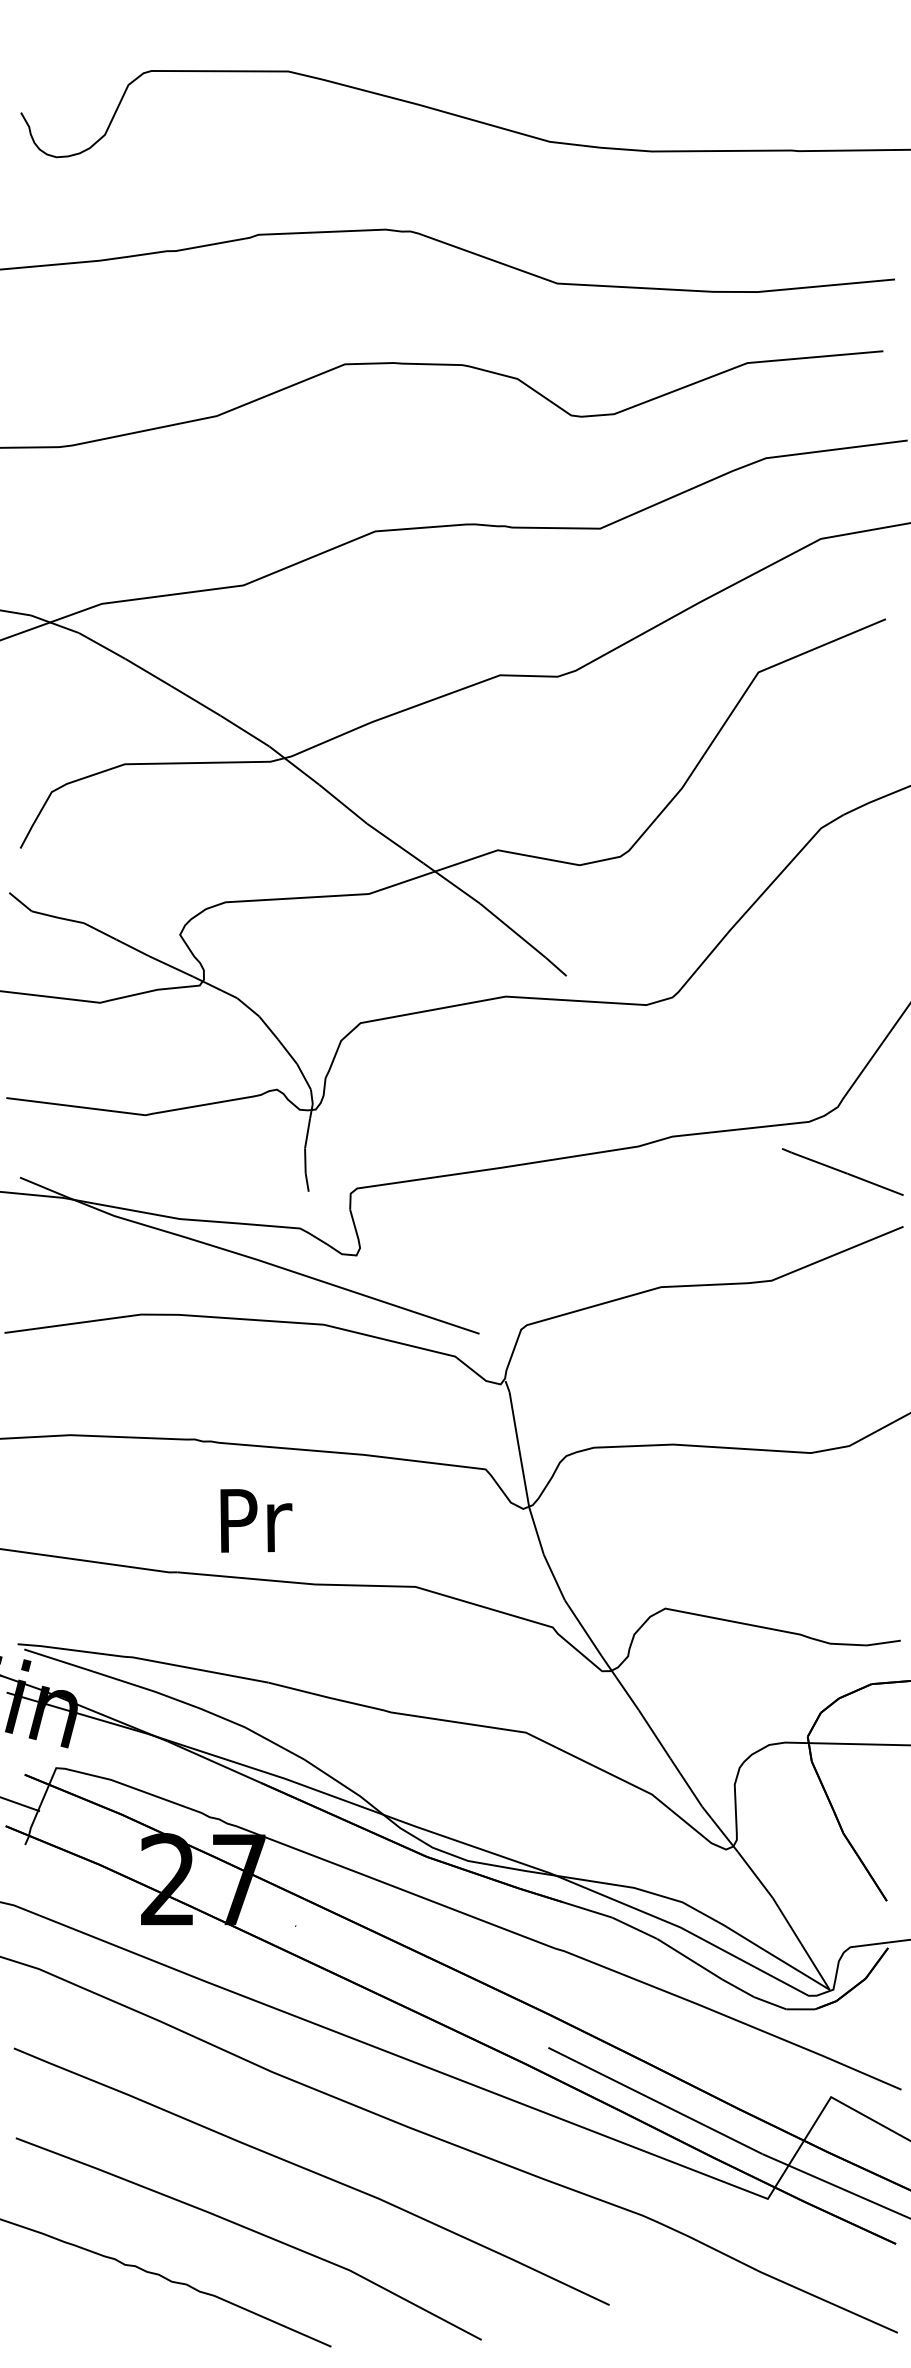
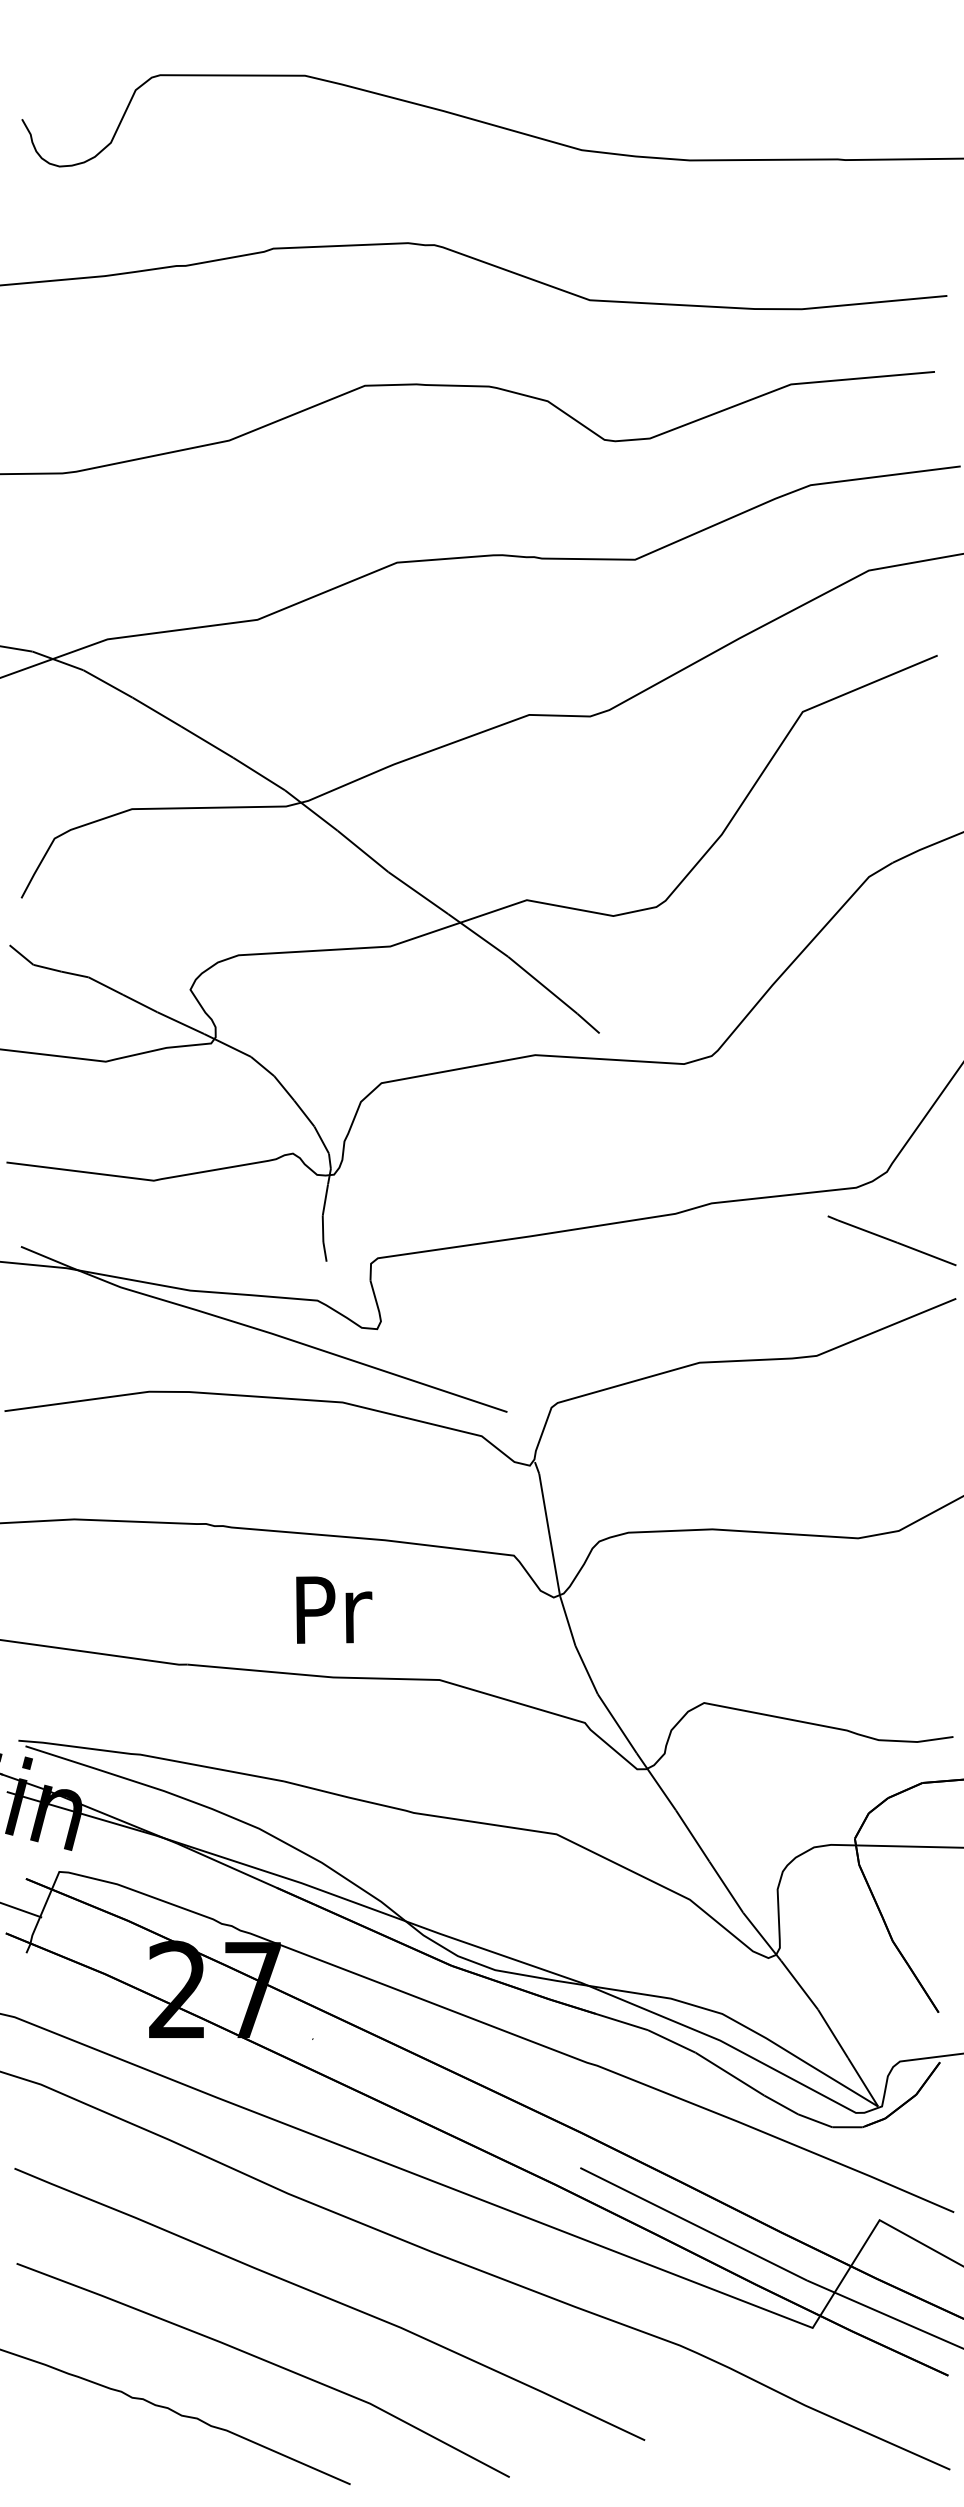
text: (256, 1520) -> (334, 1609), moved

